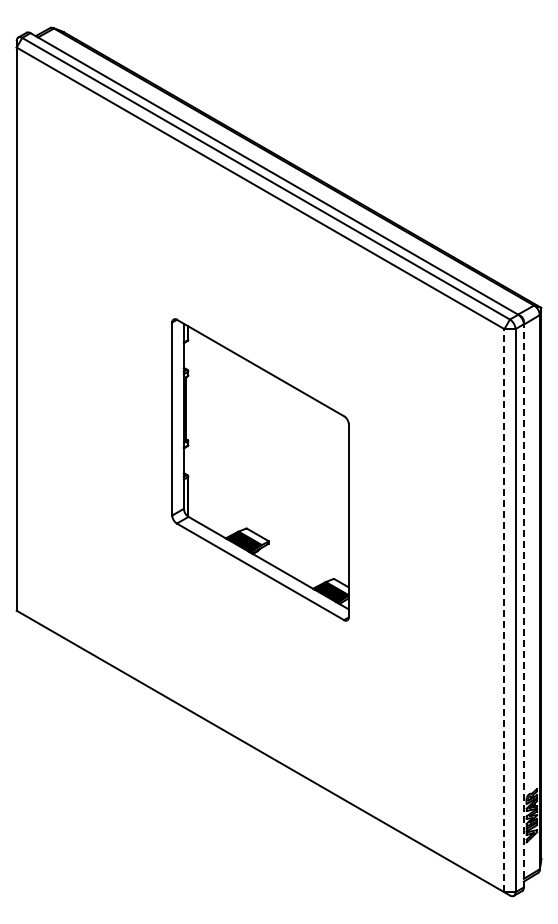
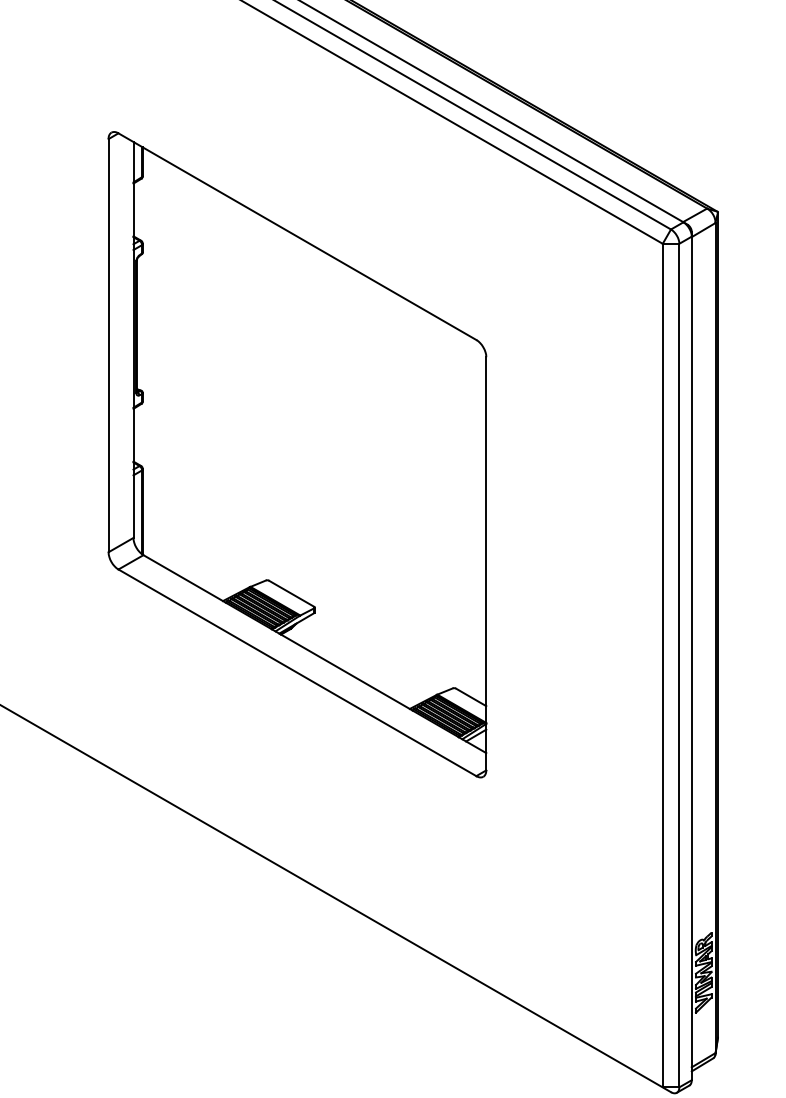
part: (260, 469) -> (297, 454), size x1.43
line: (523, 604) -> (691, 656), dashed -> solid
line: (504, 610) -> (662, 665), dashed -> solid

